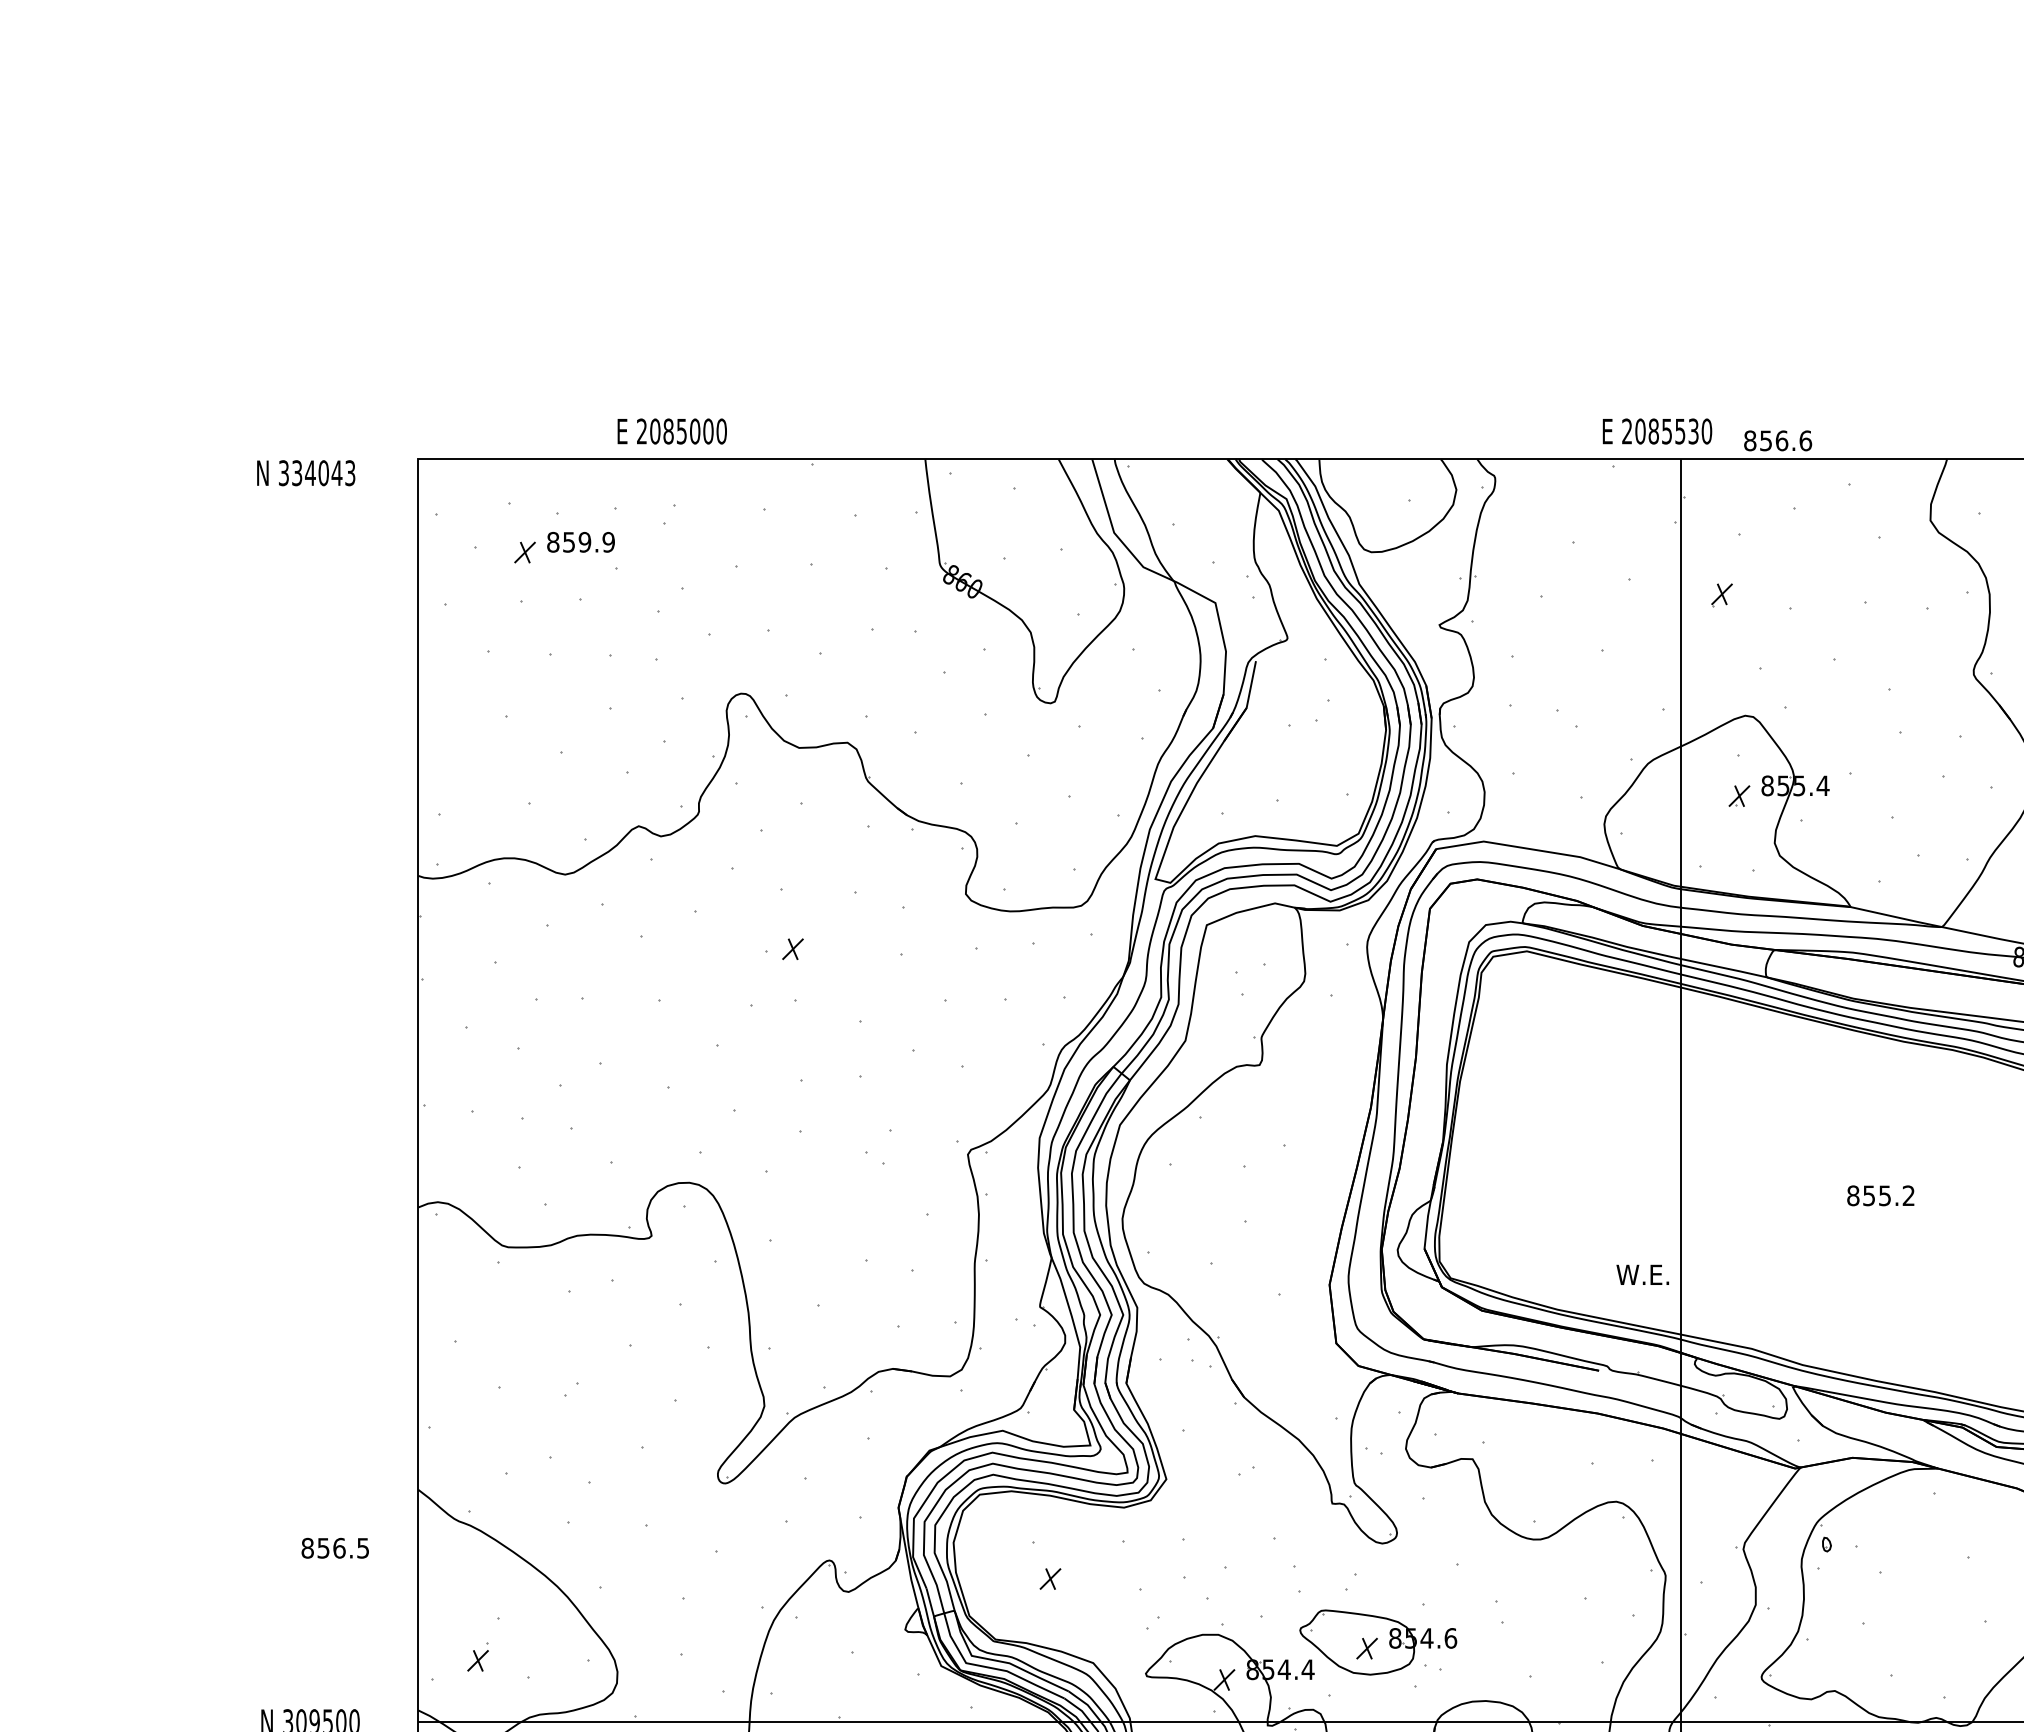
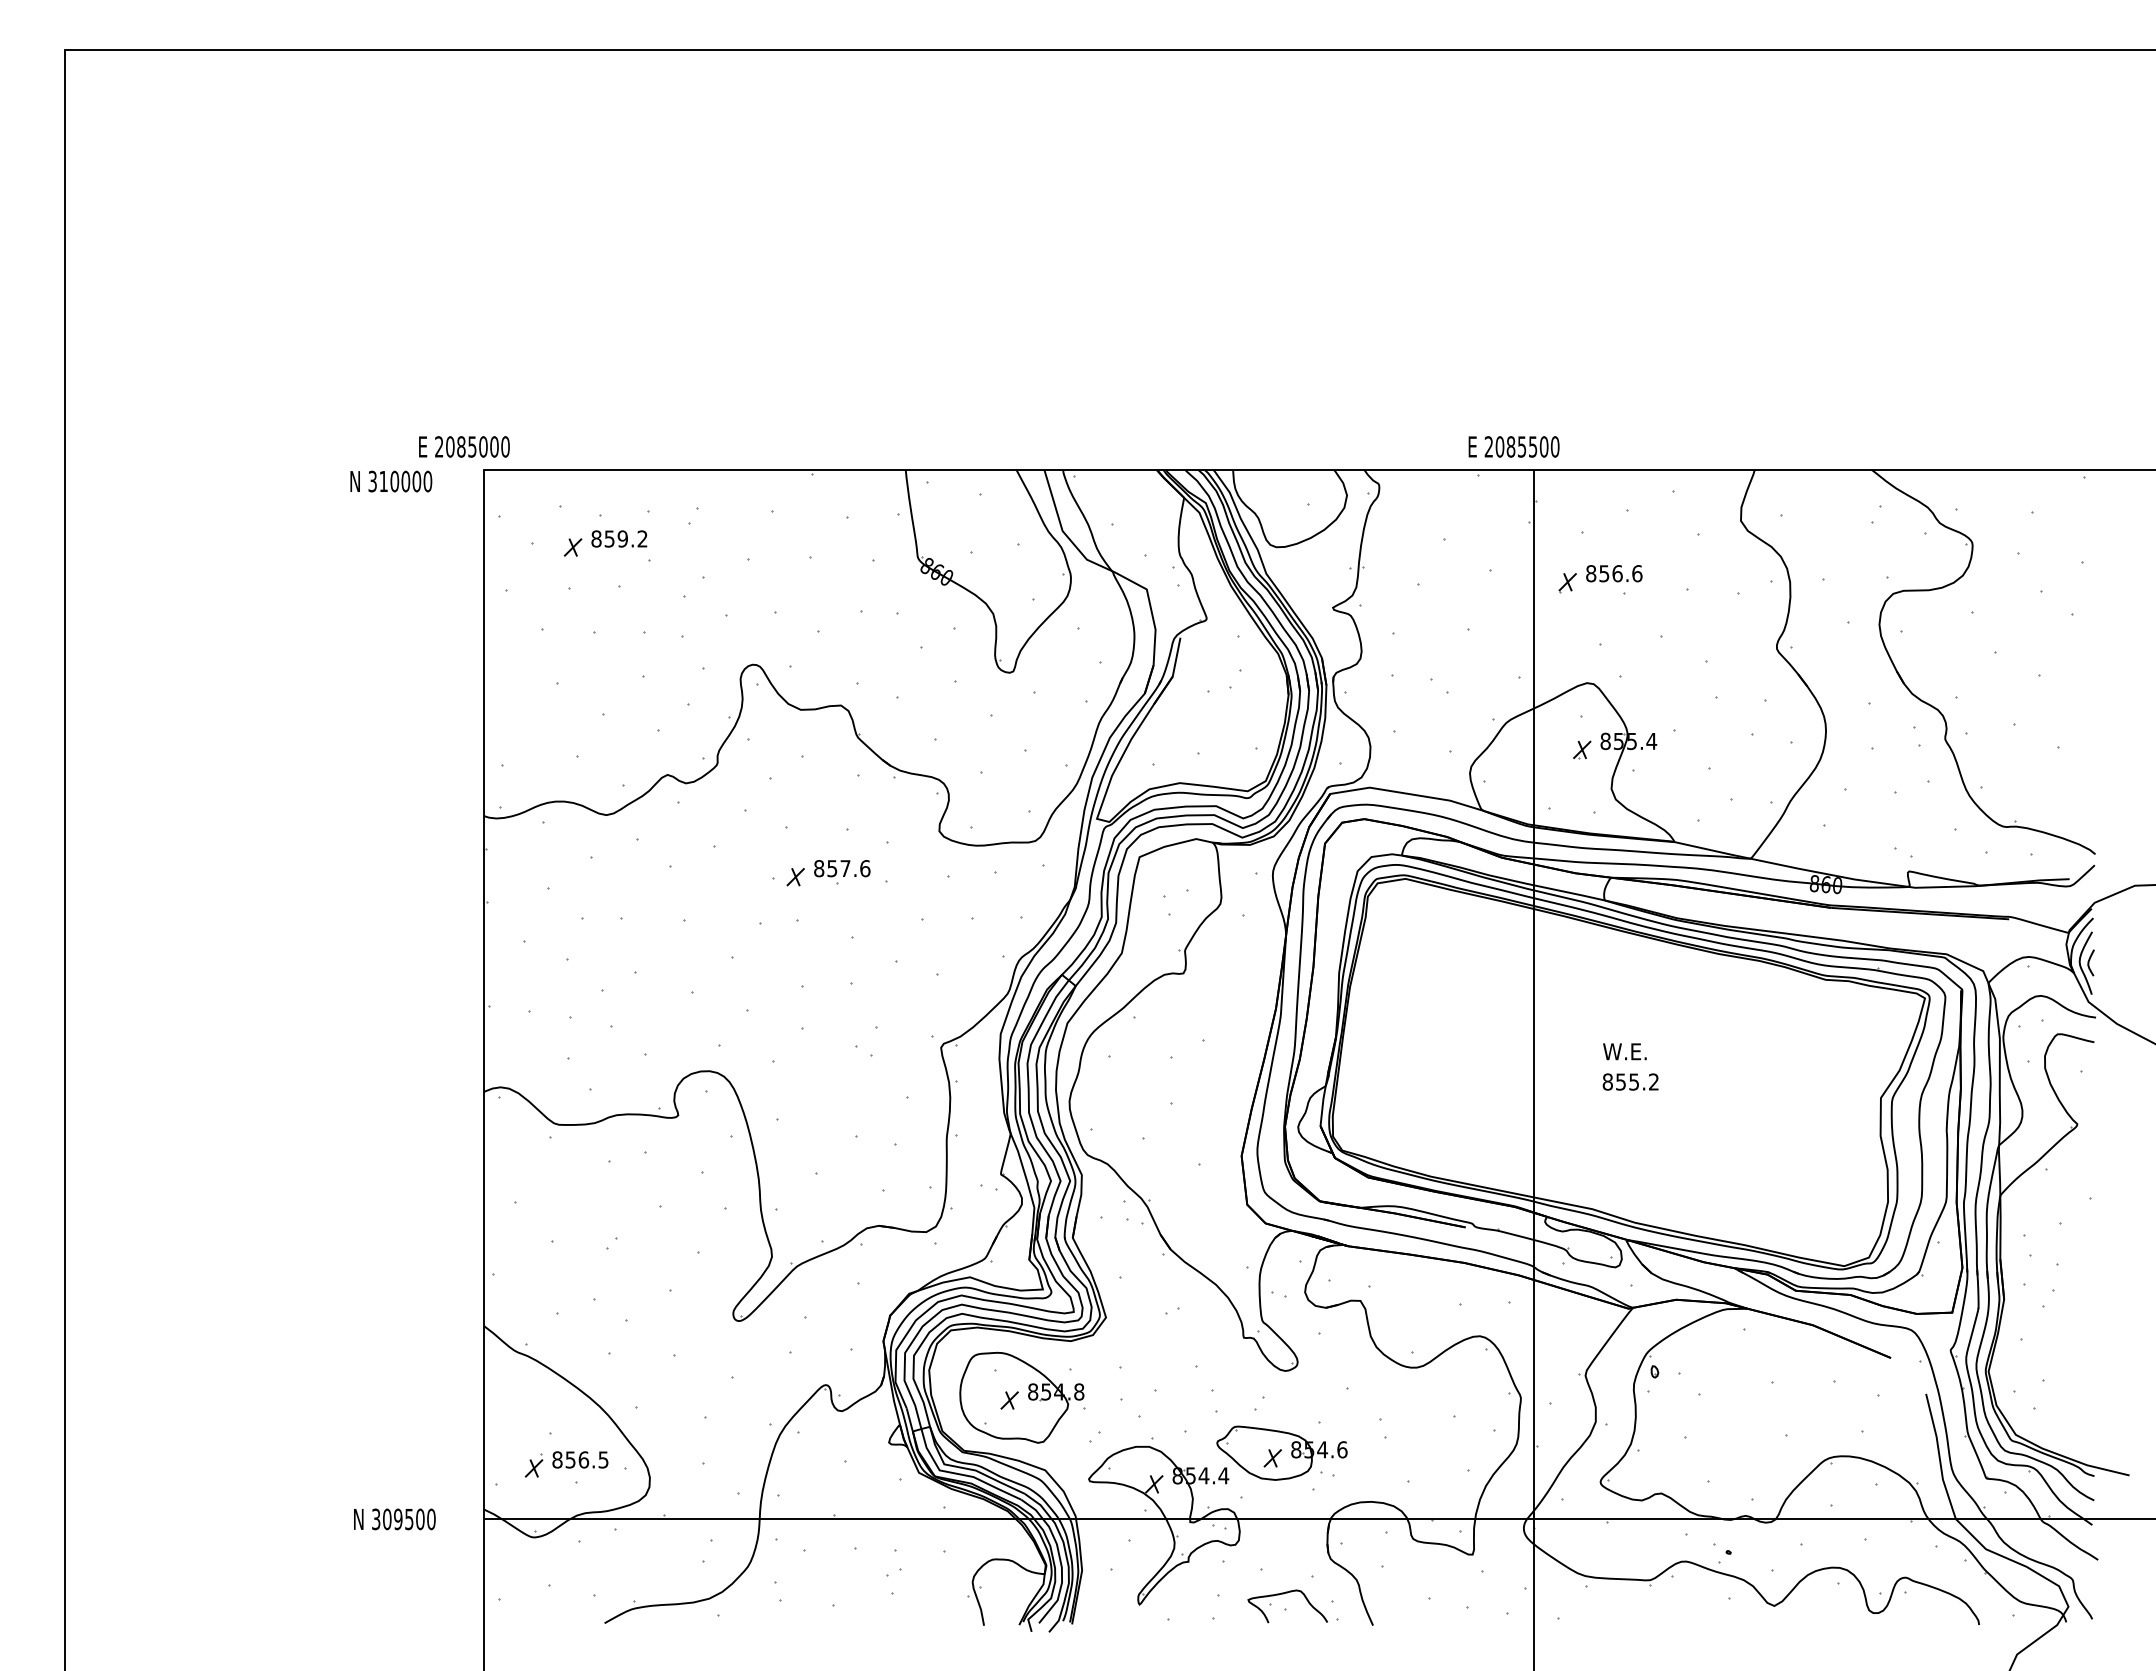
text: (672, 431) -> (464, 446), moved
text: (1692, 431) -> (1543, 446), 2085530 -> 2085500
text: (1778, 440) -> (1614, 573), moved
text: (323, 473) -> (405, 481), 334043 -> 310000
text: (608, 541) -> (642, 538), 859.9 -> 859.2
part: (849, 943) -> (842, 872), added
text: (1880, 1195) -> (1630, 1081), moved
text: (1642, 1274) -> (1624, 1051), moved
text: (335, 1547) -> (580, 1459), moved
part: (1064, 1575) -> (1021, 1397), added

